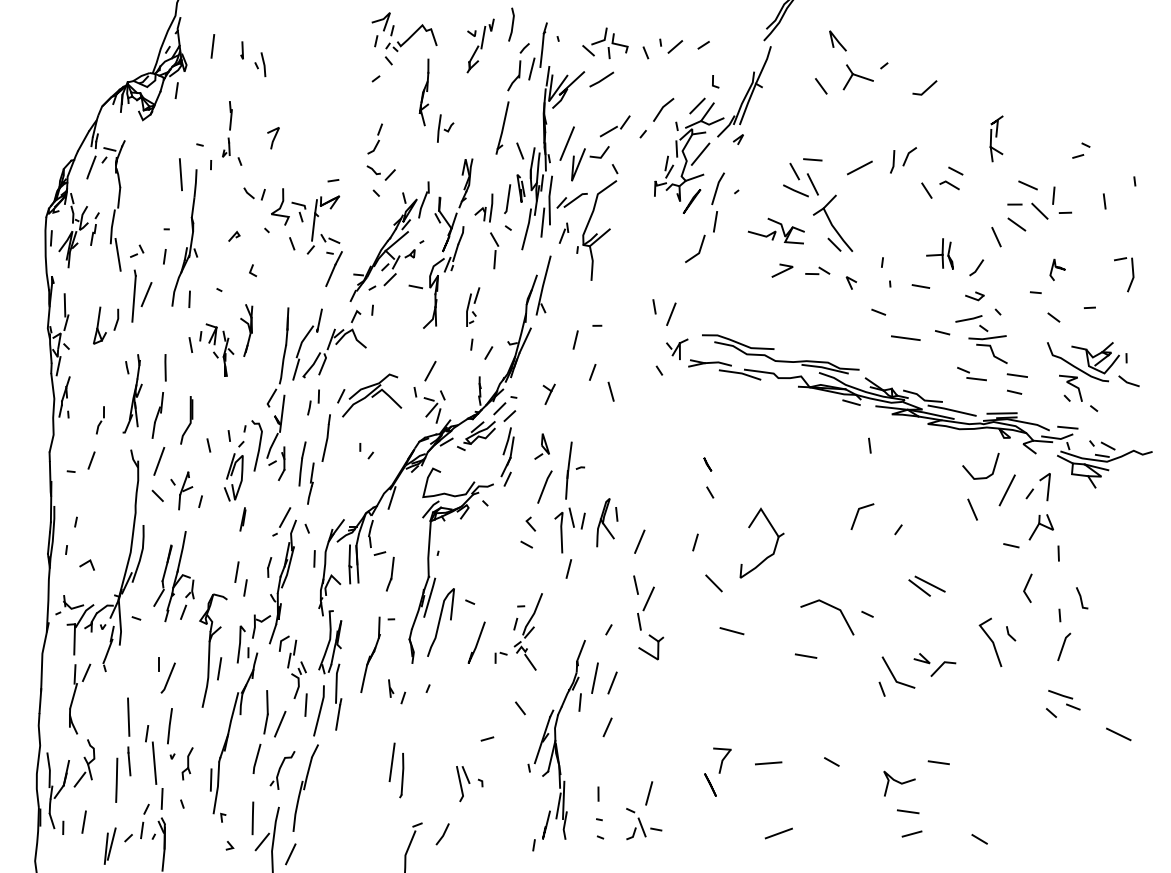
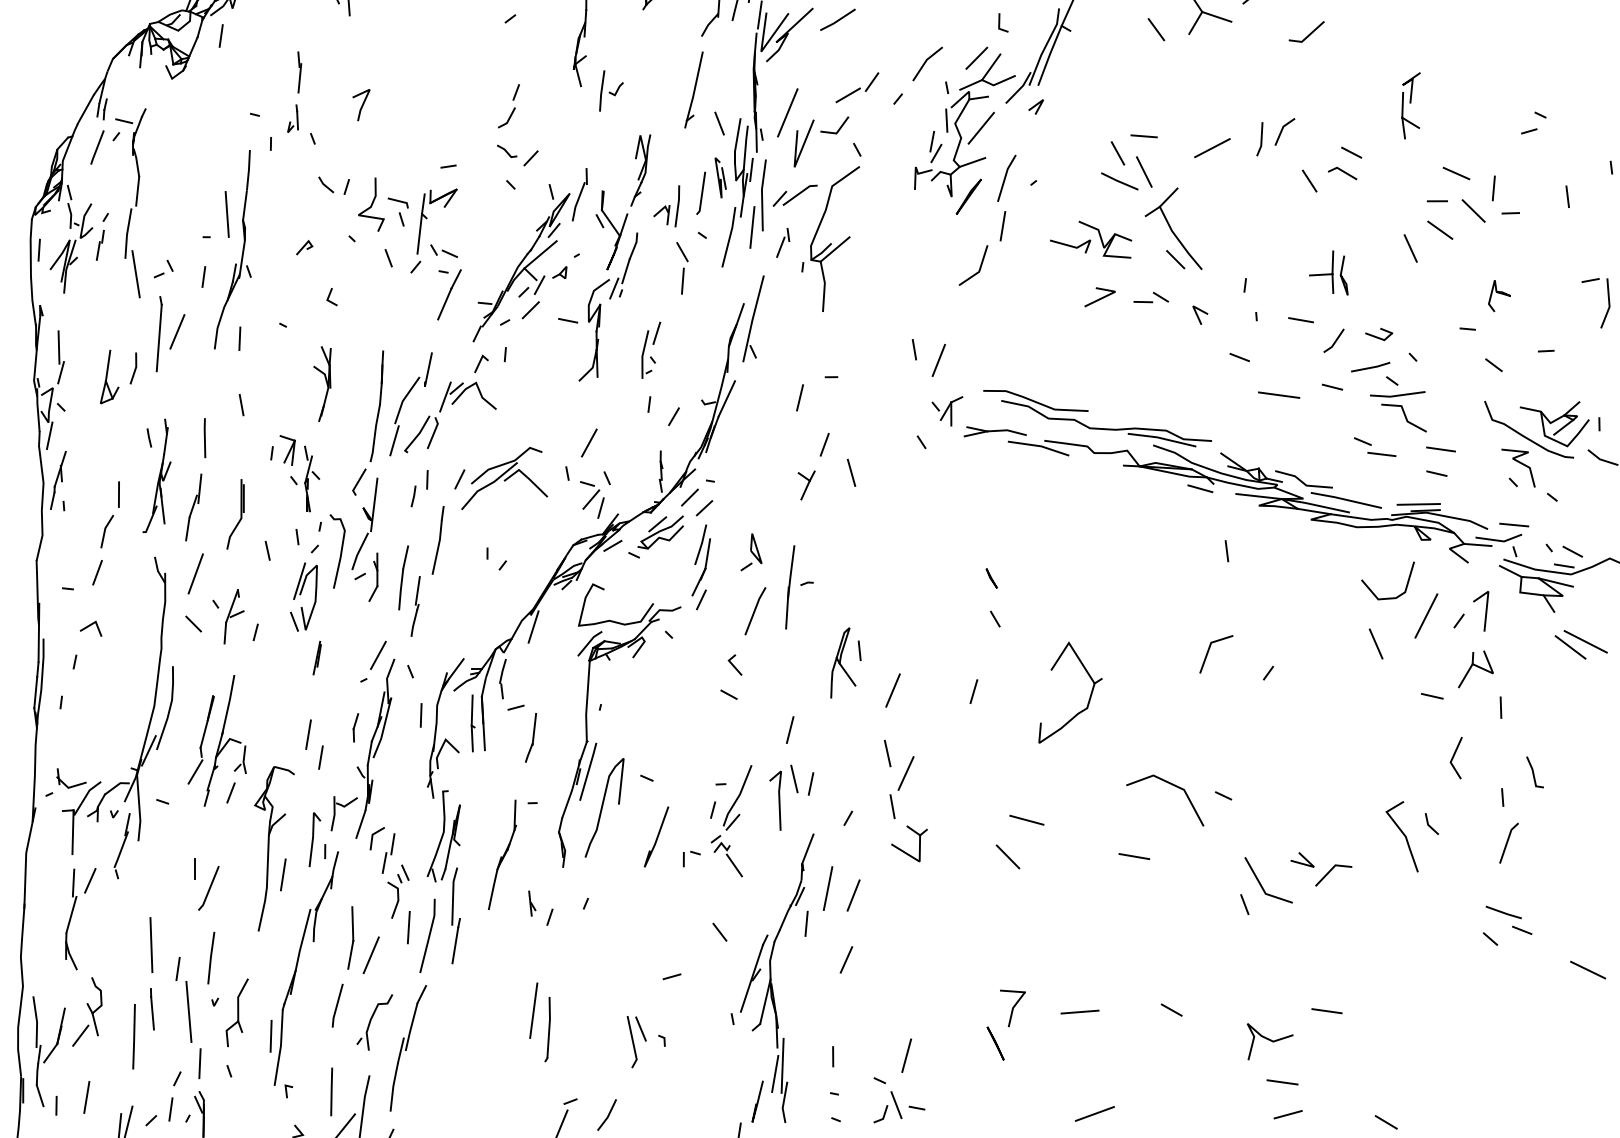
line: (180, 174) -> (226, 214), moved
line: (977, 267) -> (1335, 340), moved
part: (216, 349) -> (294, 472), moved
part: (548, 393) -> (805, 484), moved
part: (100, 420) -> (110, 514), size x1.67
part: (569, 530) -> (791, 797), moved
line: (86, 563) -> (90, 626), moved
line: (713, 583) -> (1007, 857), moved
part: (926, 585) -> (1580, 643), moved
part: (187, 763) -> (236, 1012), size x1.43

